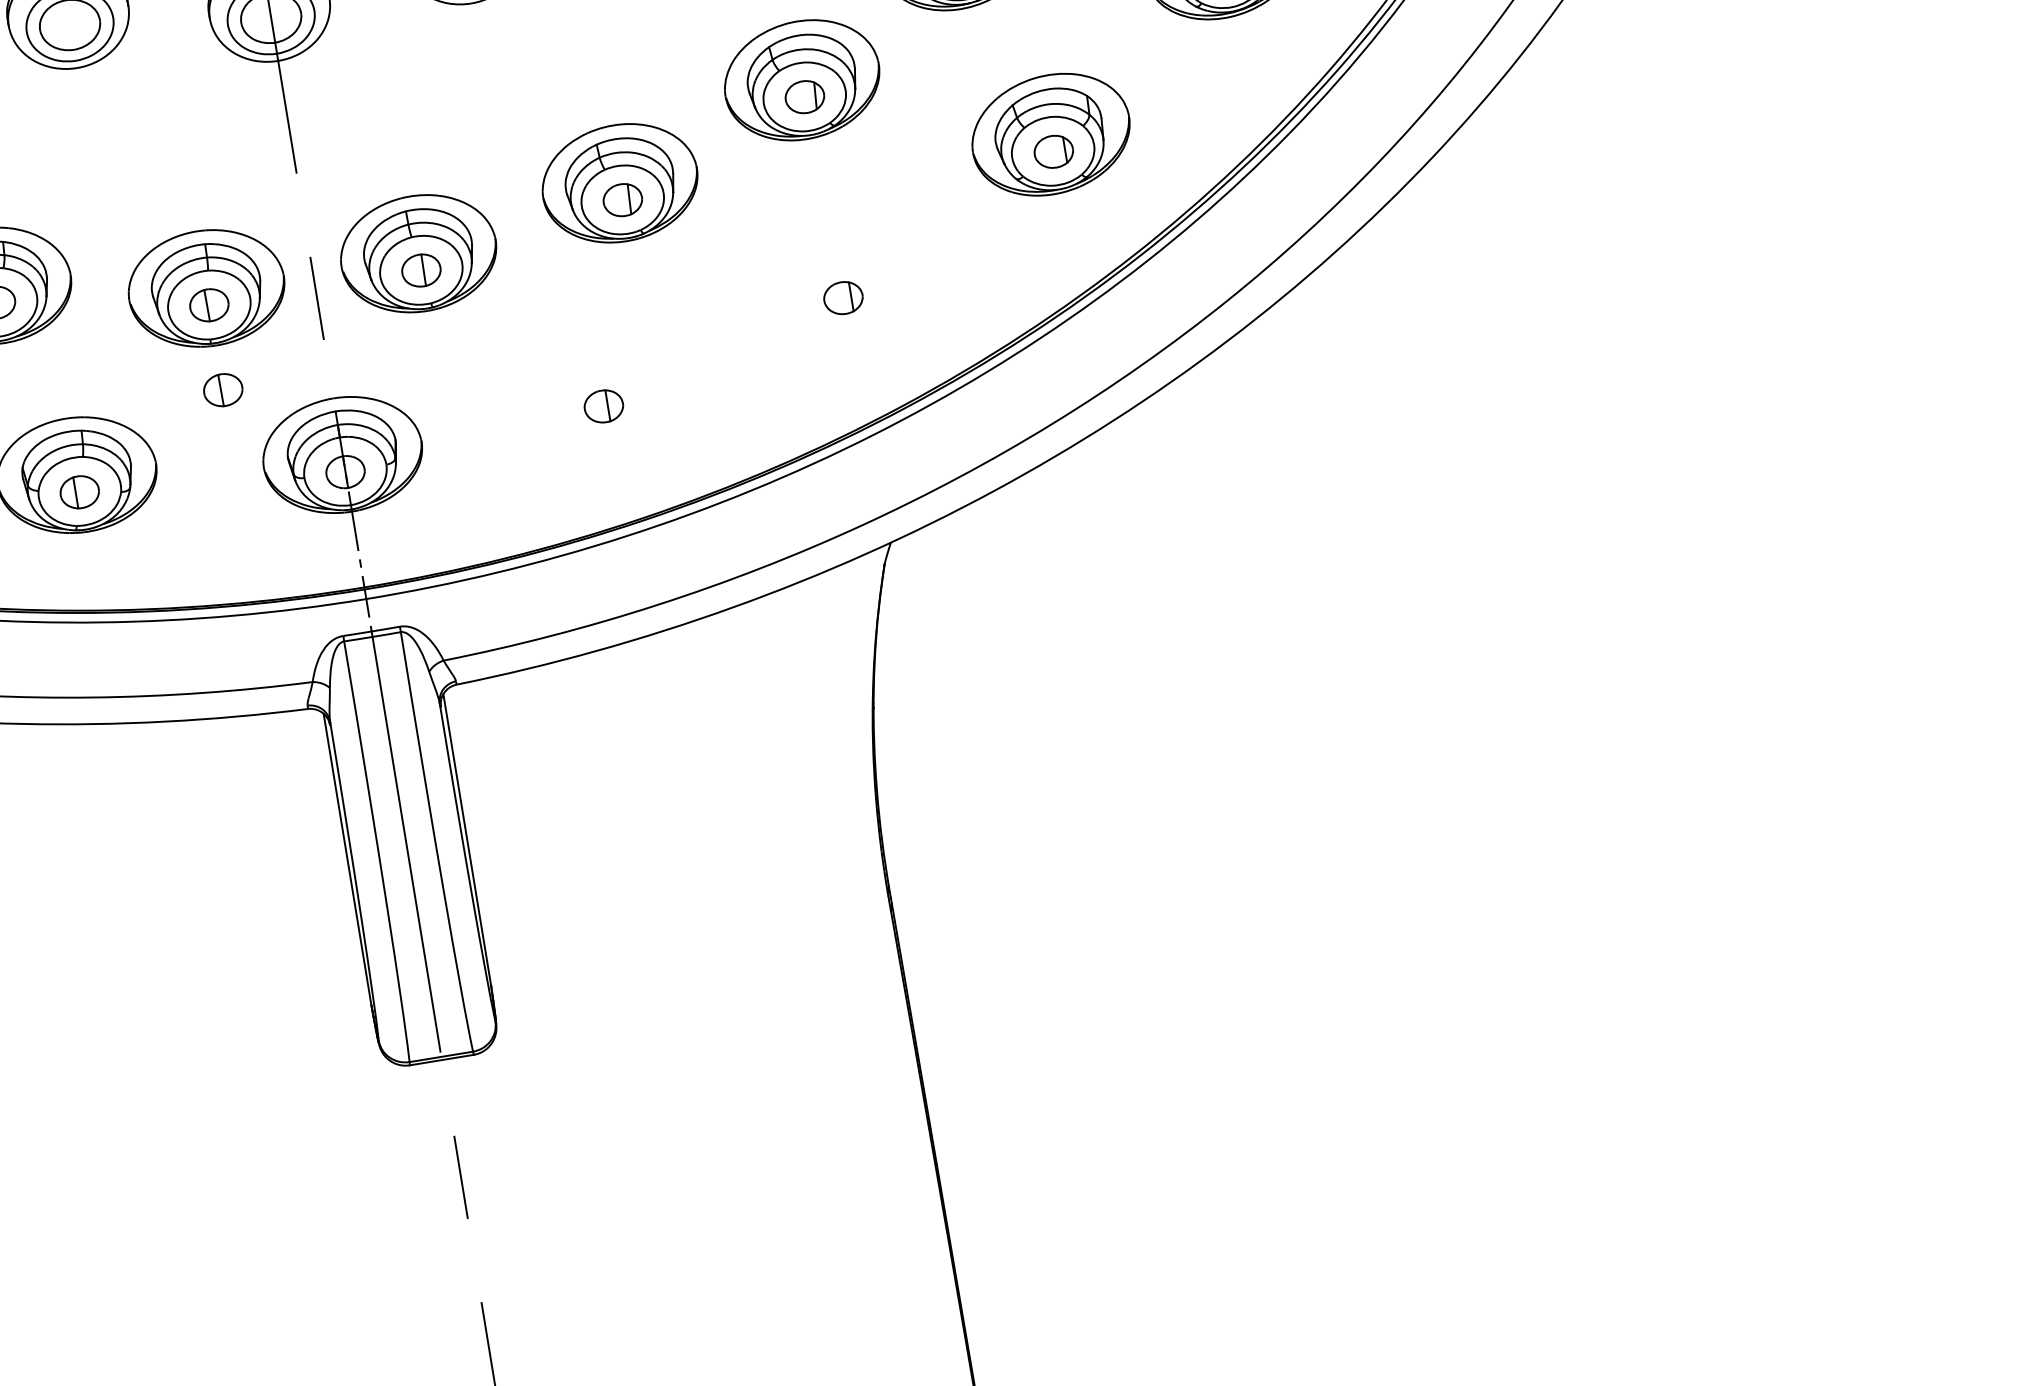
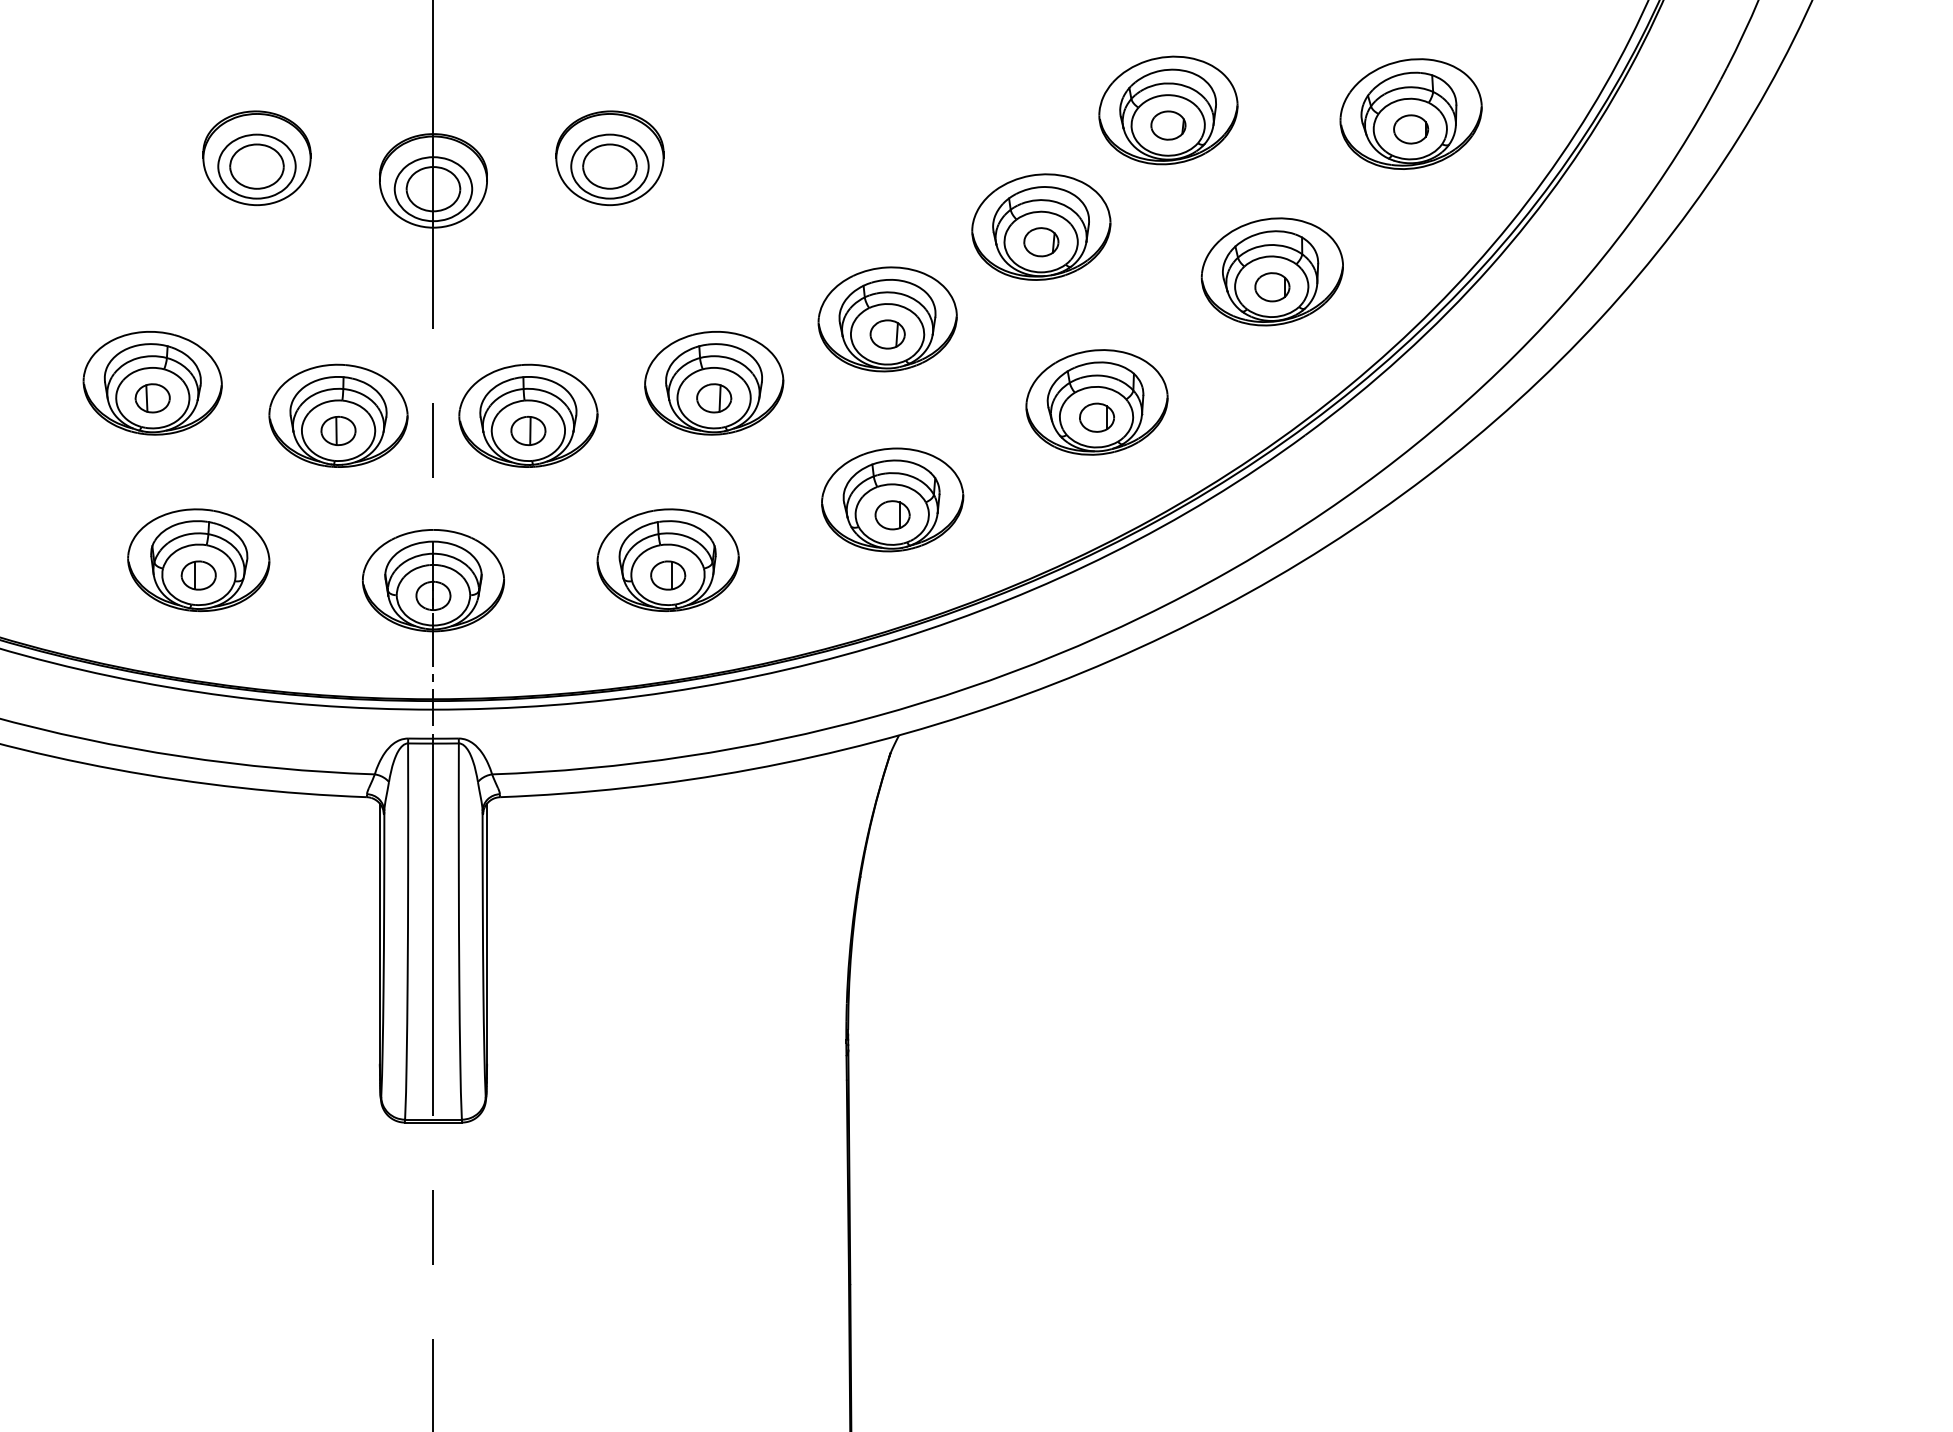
part: (840, 280) -> (892, 499), added
part: (223, 389) -> (338, 506), removed
part: (600, 389) -> (667, 560), added

